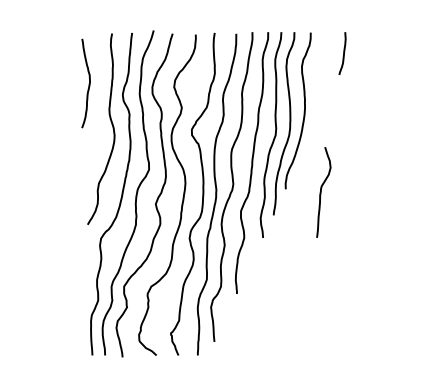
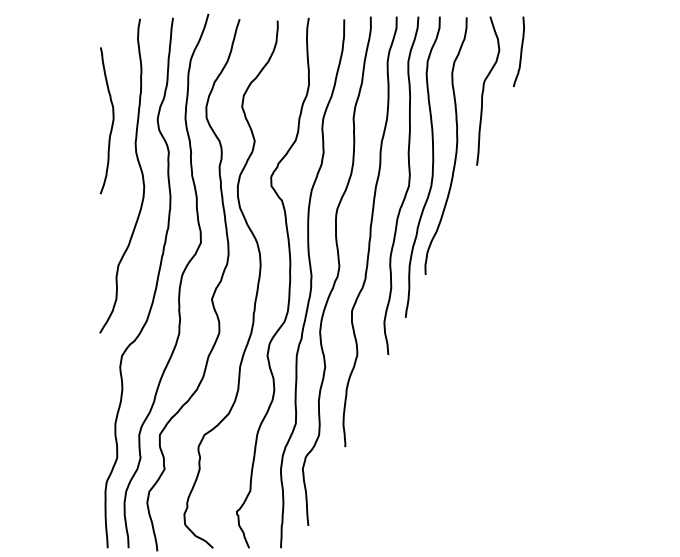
curve: (88, 84) -> (111, 122), moved
curve: (321, 192) -> (484, 91), moved

